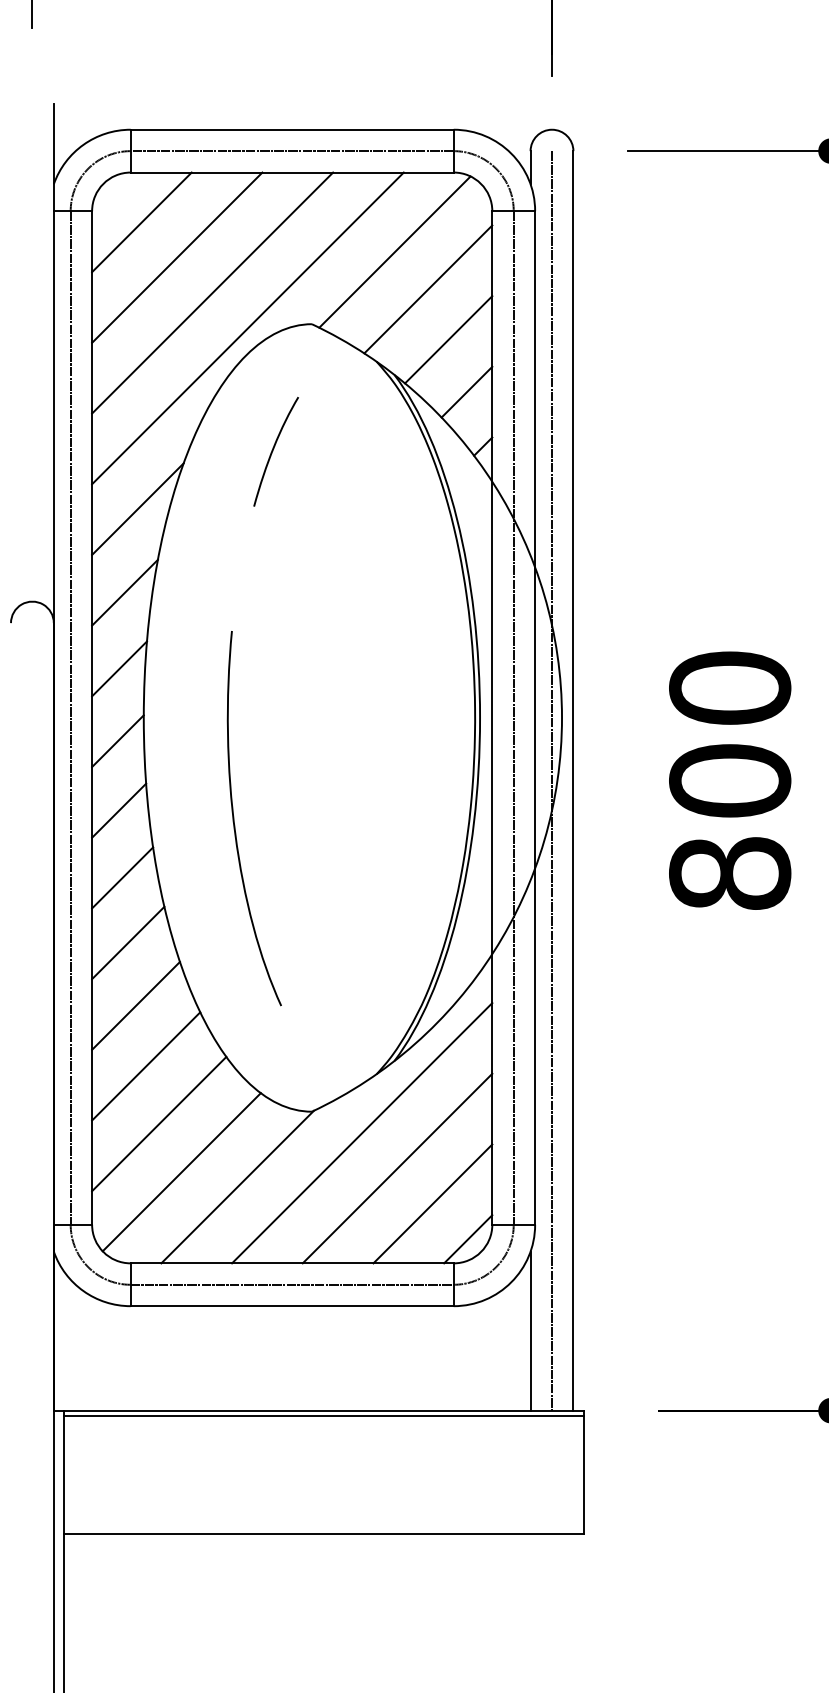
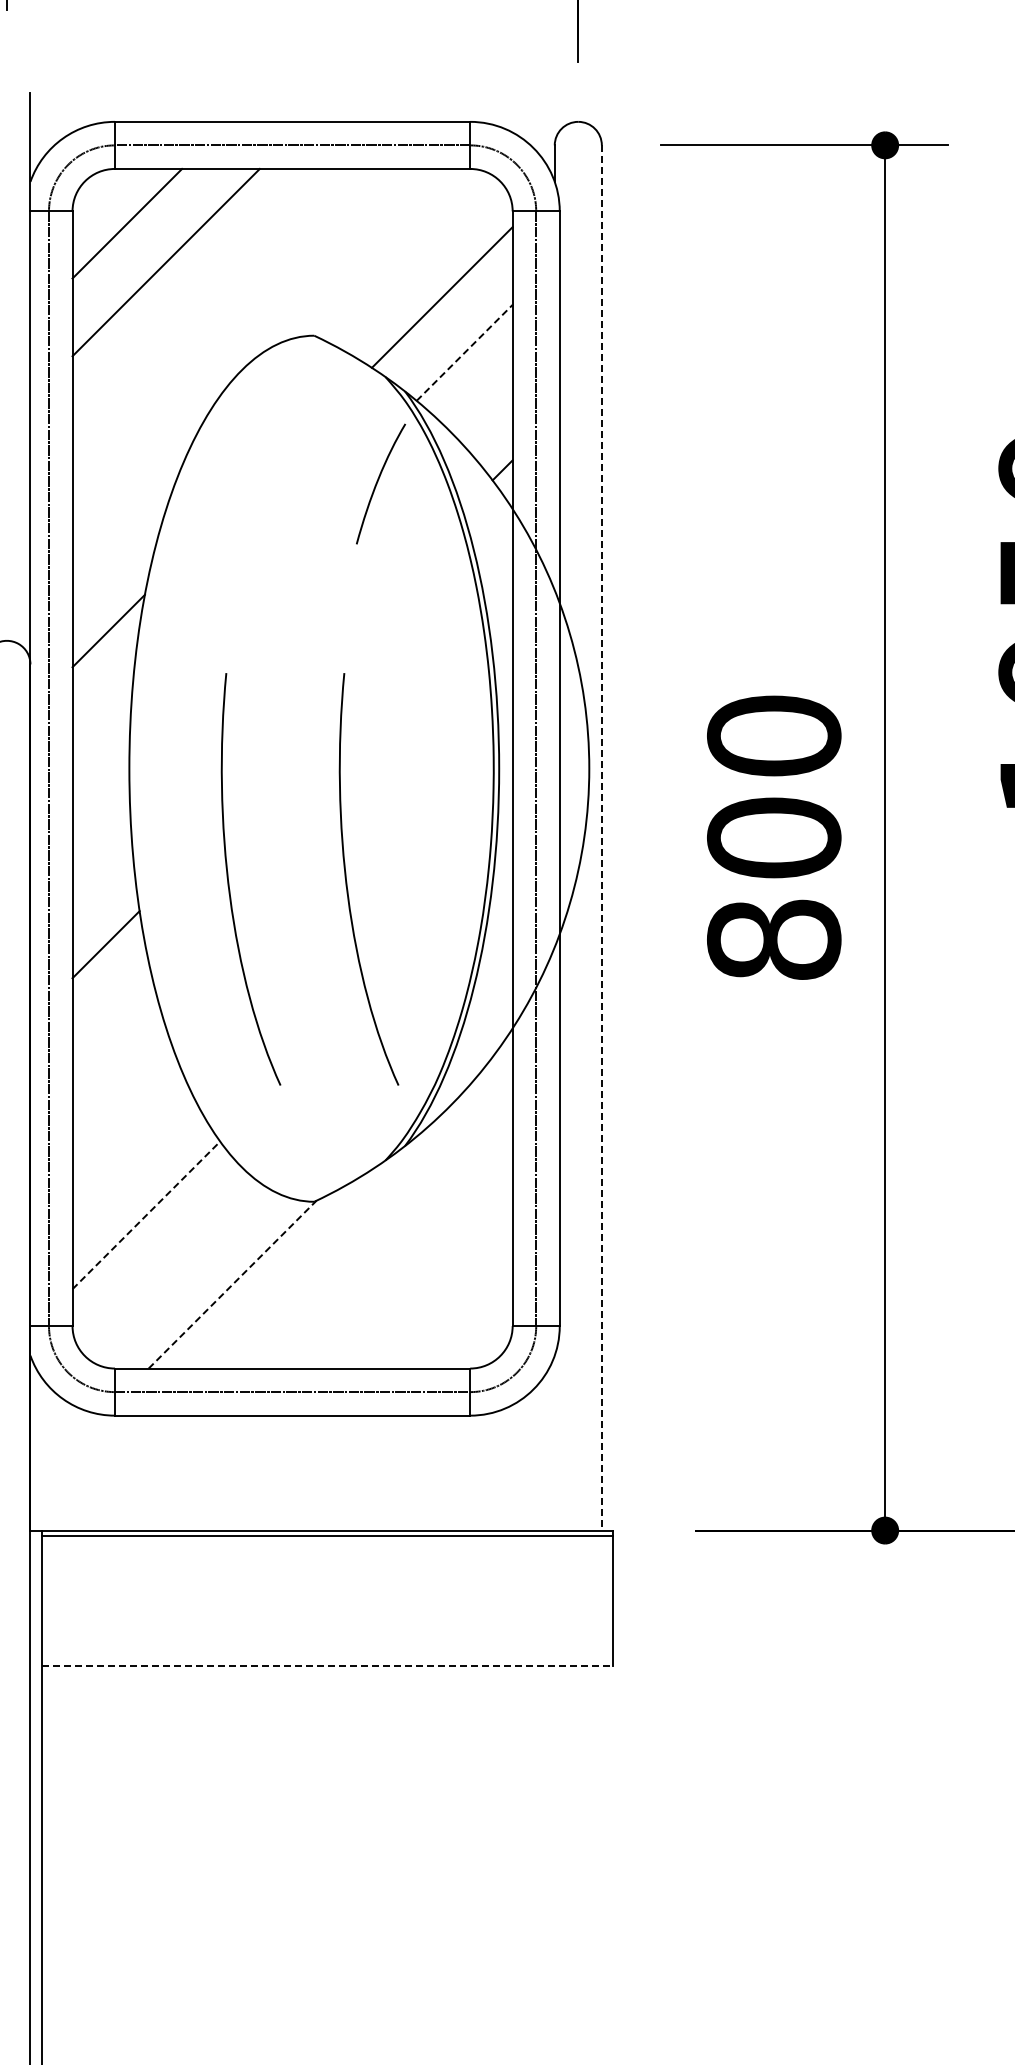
line: (394, 252) -> (405, 256), removed
line: (212, 293) -> (204, 301), removed
line: (247, 327) -> (243, 339), removed
line: (448, 339) -> (464, 352), solid -> dashed
line: (466, 392) -> (484, 410), removed
curve: (273, 450) -> (378, 482), moved
line: (137, 508) -> (122, 538), removed
line: (119, 668) -> (102, 714), removed
line: (117, 740) -> (100, 793), removed
line: (552, 780) -> (578, 837), removed
line: (573, 781) -> (601, 838), solid -> dashed
line: (118, 810) -> (101, 870), removed
curve: (342, 820) -> (347, 881), added
line: (128, 942) -> (112, 1015), removed
line: (135, 1005) -> (120, 1085), removed
line: (145, 1065) -> (131, 1151), removed
line: (159, 1124) -> (146, 1215), solid -> dashed
line: (362, 1133) -> (369, 1225), removed
line: (397, 1168) -> (408, 1264), removed
line: (182, 1172) -> (171, 1268), removed
line: (237, 1186) -> (232, 1284), solid -> dashed
line: (432, 1203) -> (446, 1302), removed
line: (467, 1238) -> (485, 1341), removed
line: (530, 1330) -> (554, 1442), removed
line: (323, 1534) -> (327, 1666), solid -> dashed

